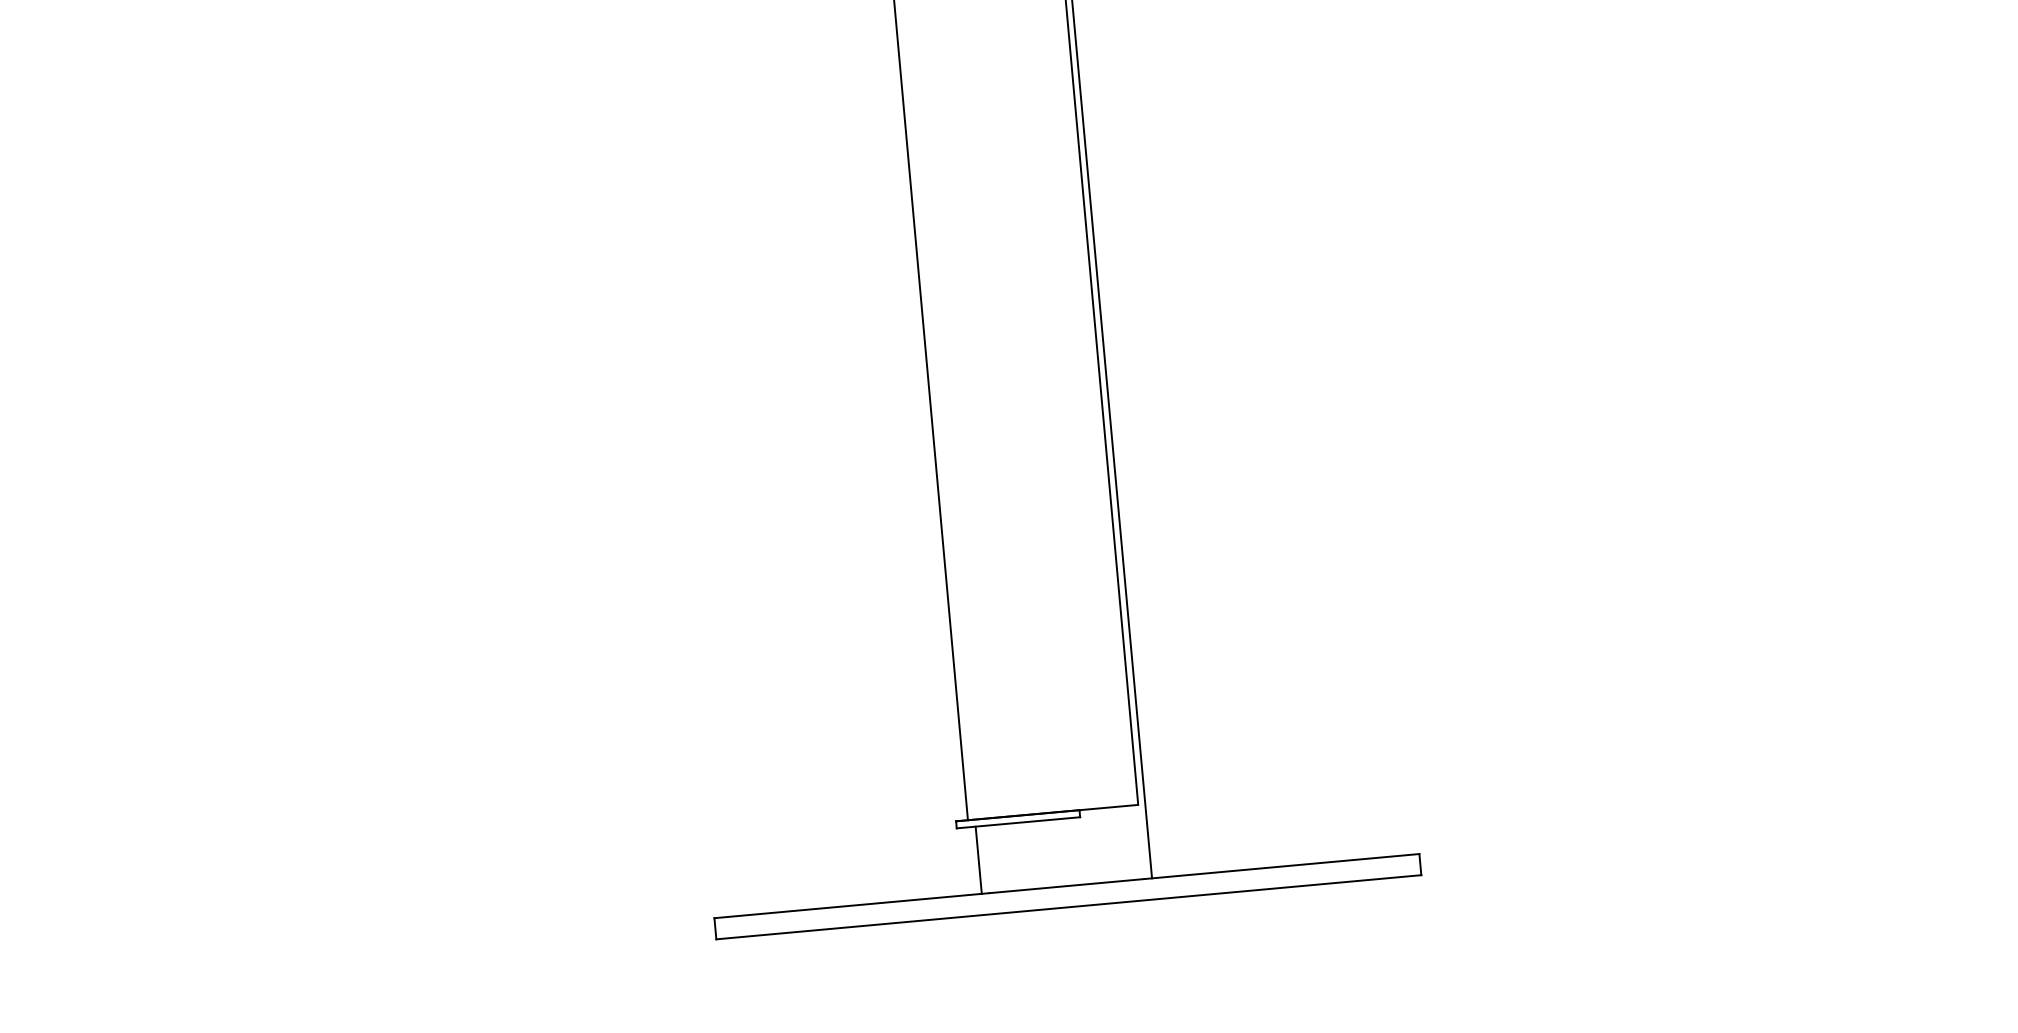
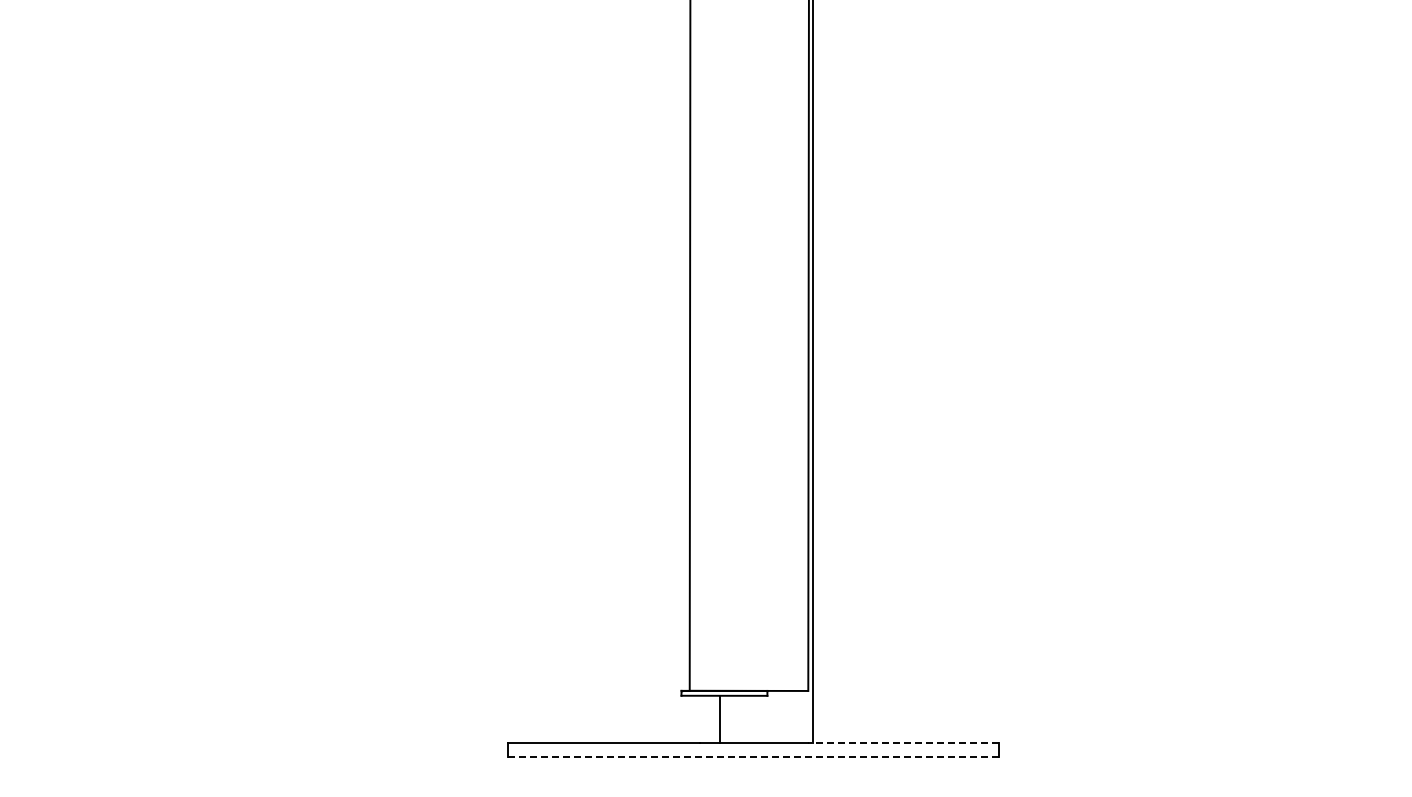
line: (978, 859) -> (719, 718), moved
line: (1281, 866) -> (903, 742), solid -> dashed
line: (1068, 907) -> (753, 757), solid -> dashed

